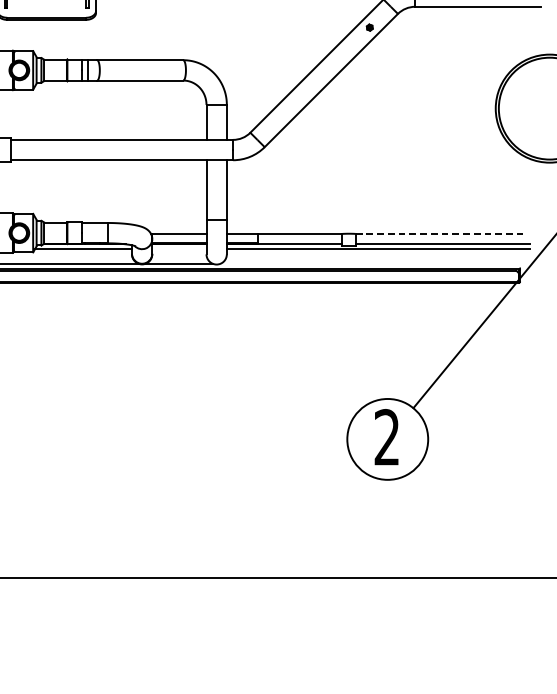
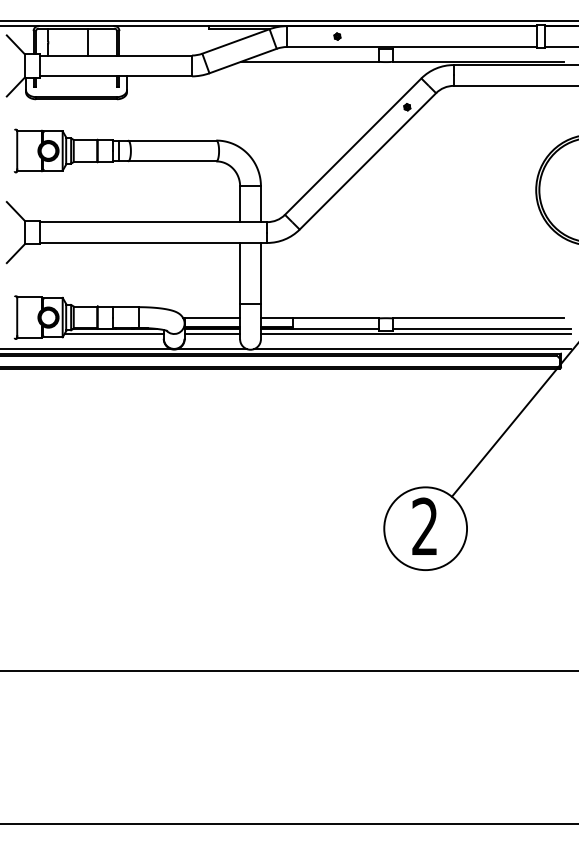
line: (439, 234) -> (478, 318), dashed -> solid
line: (179, 249) -> (212, 334), added
line: (374, 264) -> (412, 349), added

